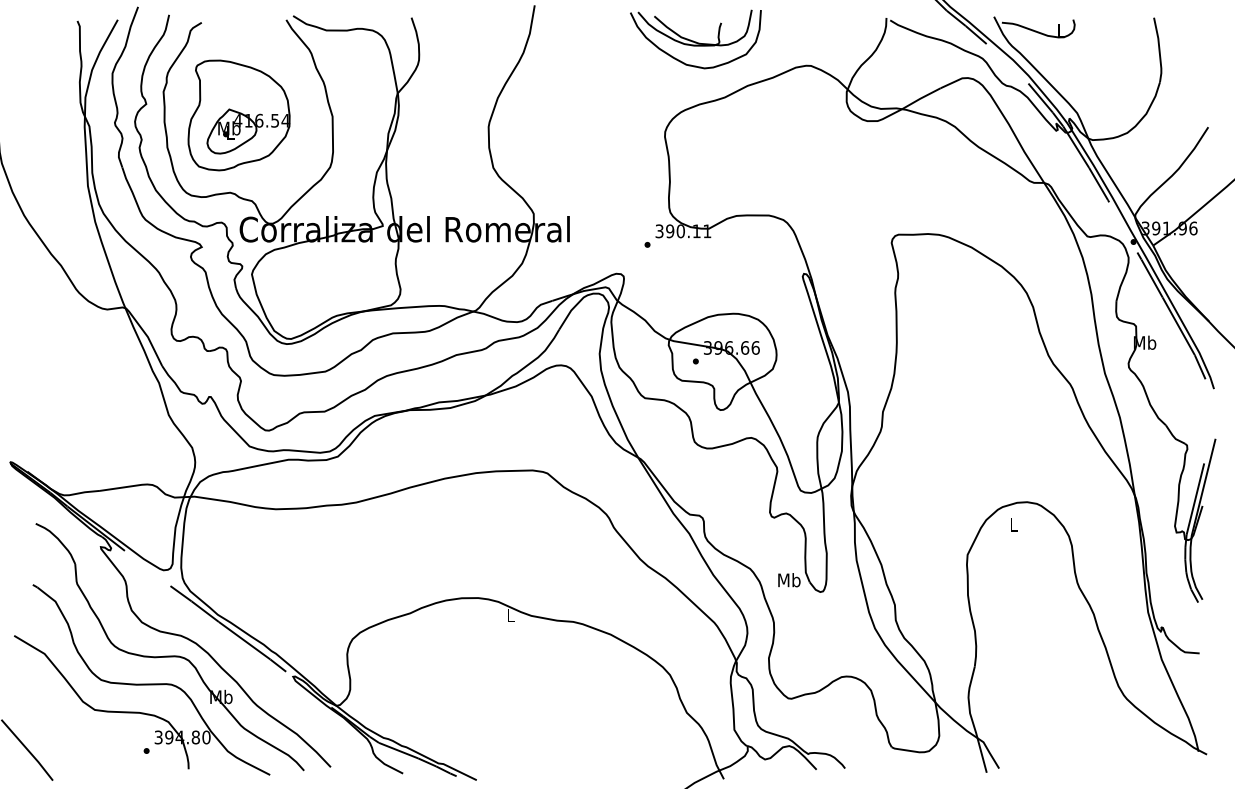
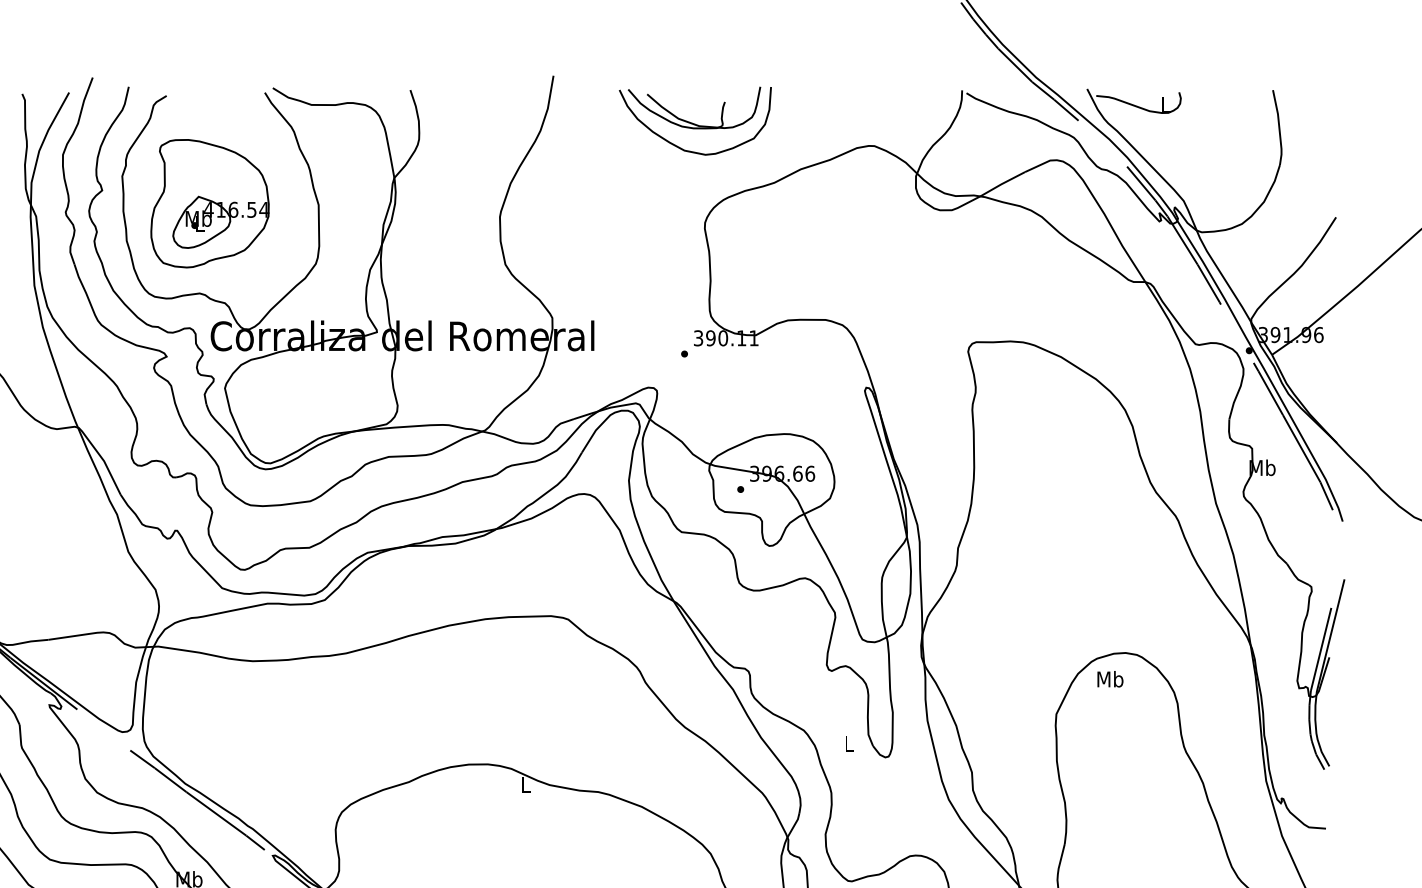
part: (695, 39) -> (694, 121), moved
text: (1014, 524) -> (1110, 678), L -> Mb
text: (789, 580) -> (849, 743), Mb -> L

